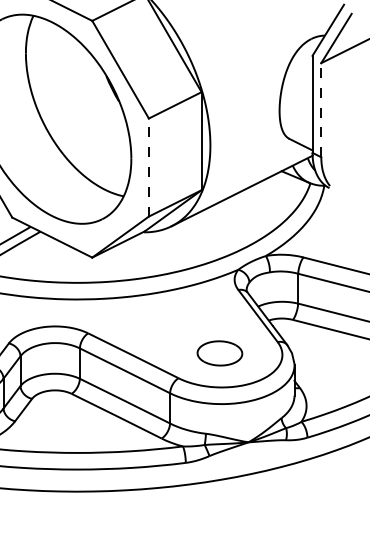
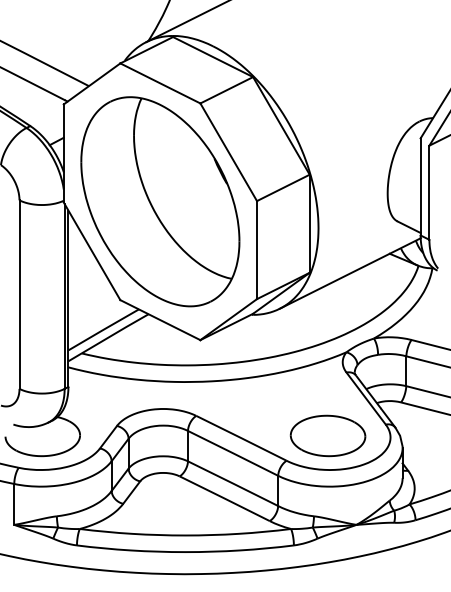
line: (321, 109) -> (429, 192), dashed -> solid
line: (149, 166) -> (257, 249), dashed -> solid
part: (219, 352) -> (327, 435), size x1.67

